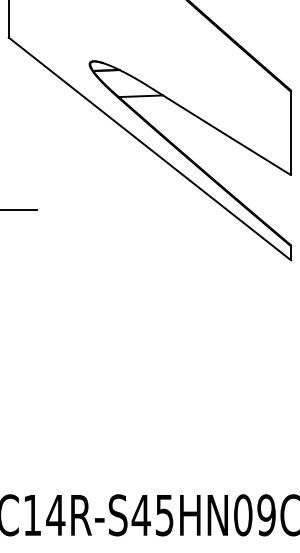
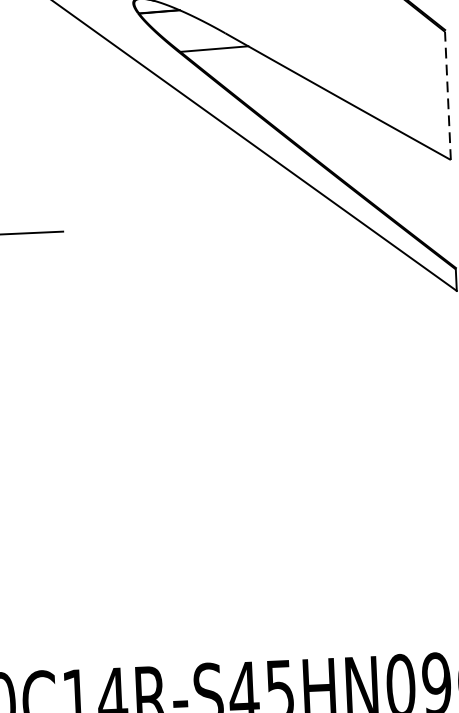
line: (291, 133) -> (448, 95), solid -> dashed

